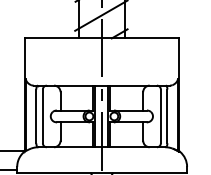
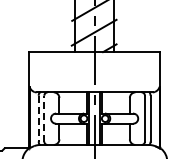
line: (36, 116) -> (38, 118), solid -> dashed
line: (43, 116) -> (44, 118), solid -> dashed

